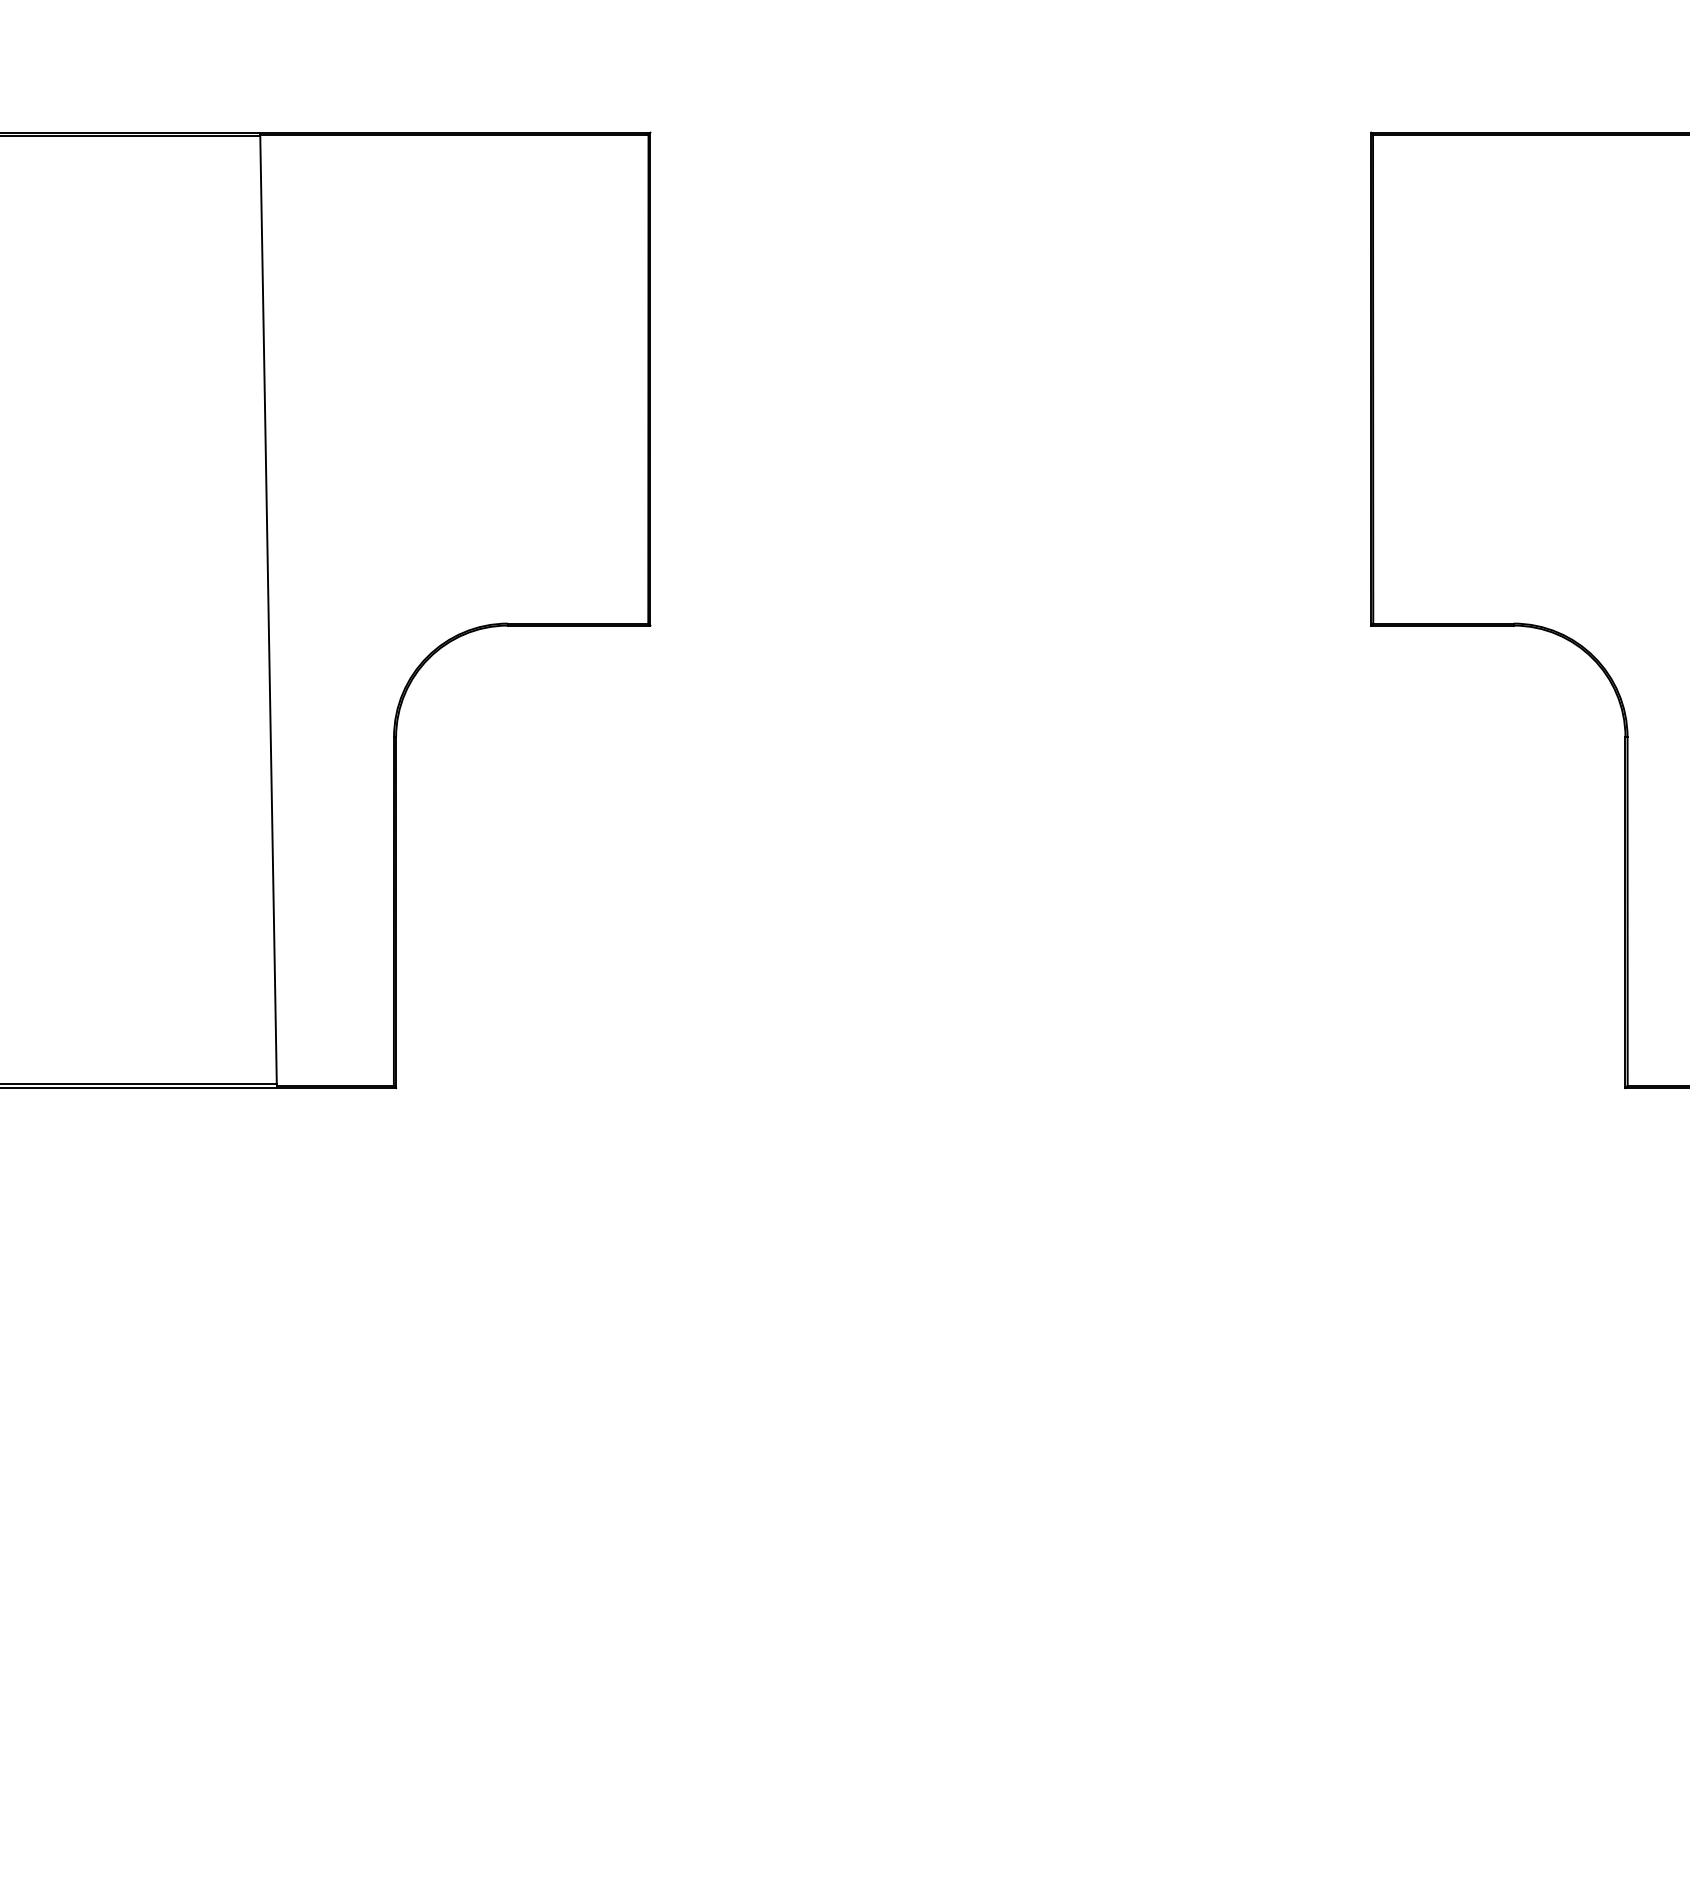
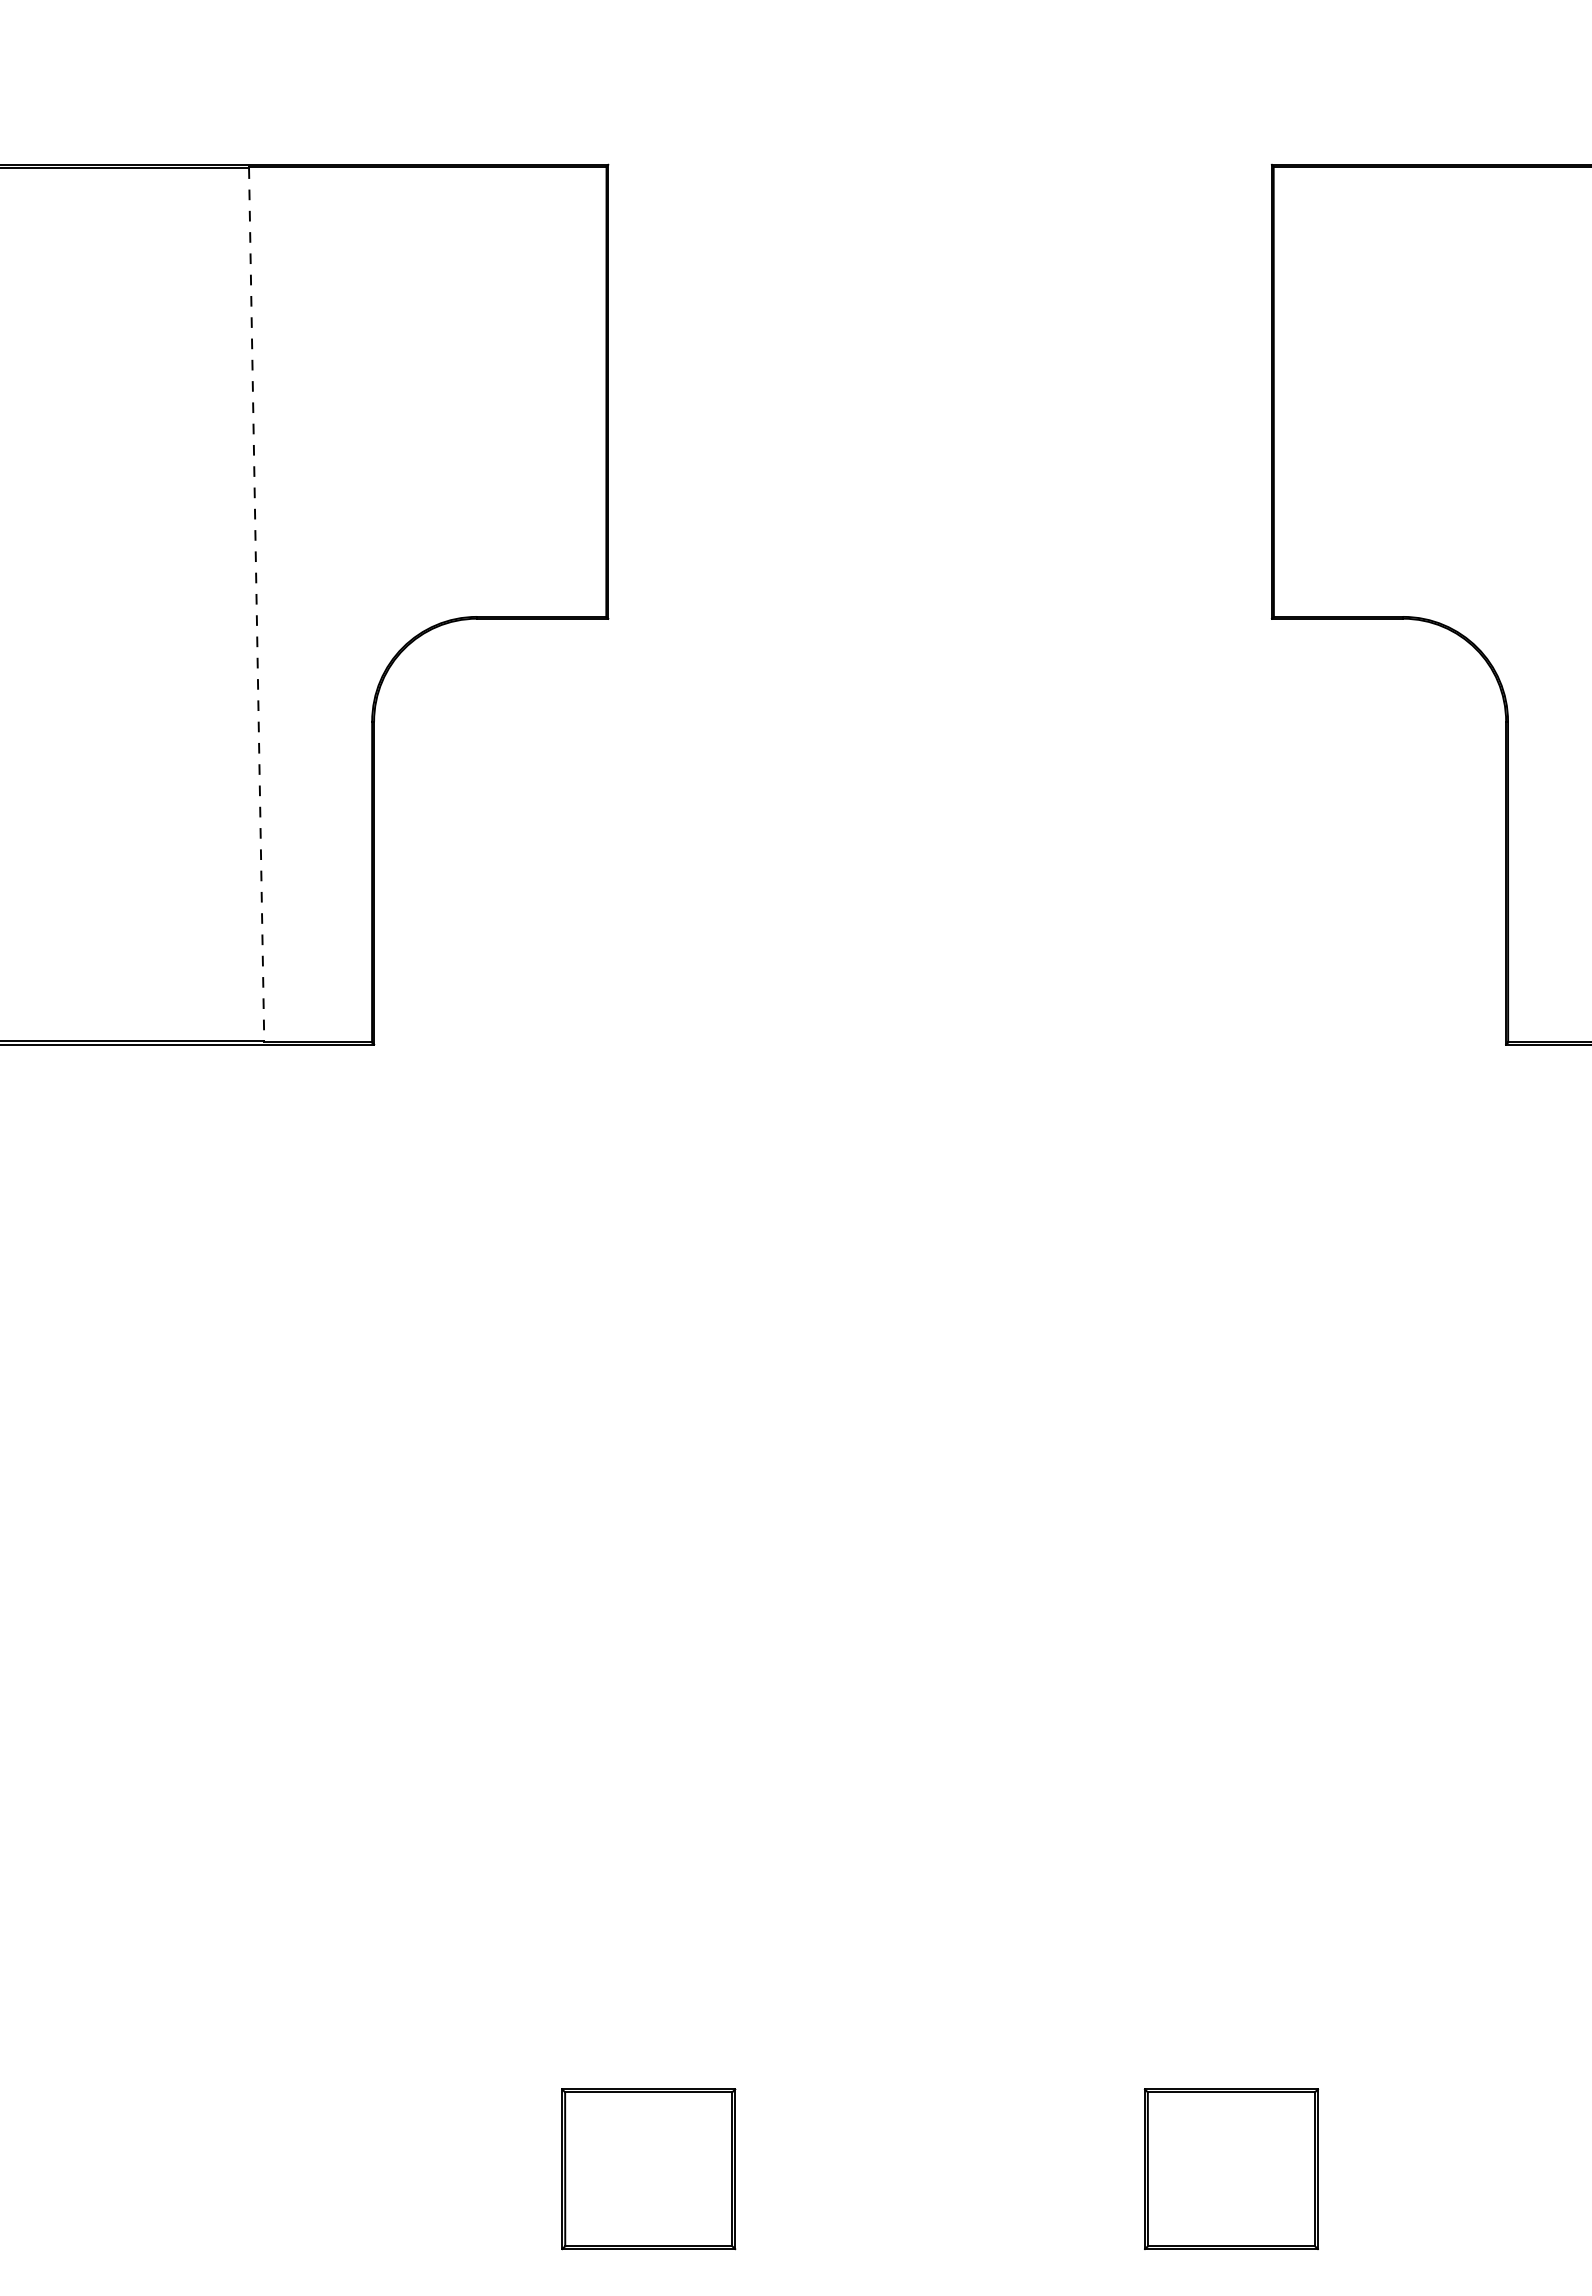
line: (268, 611) -> (256, 605), solid -> dashed

